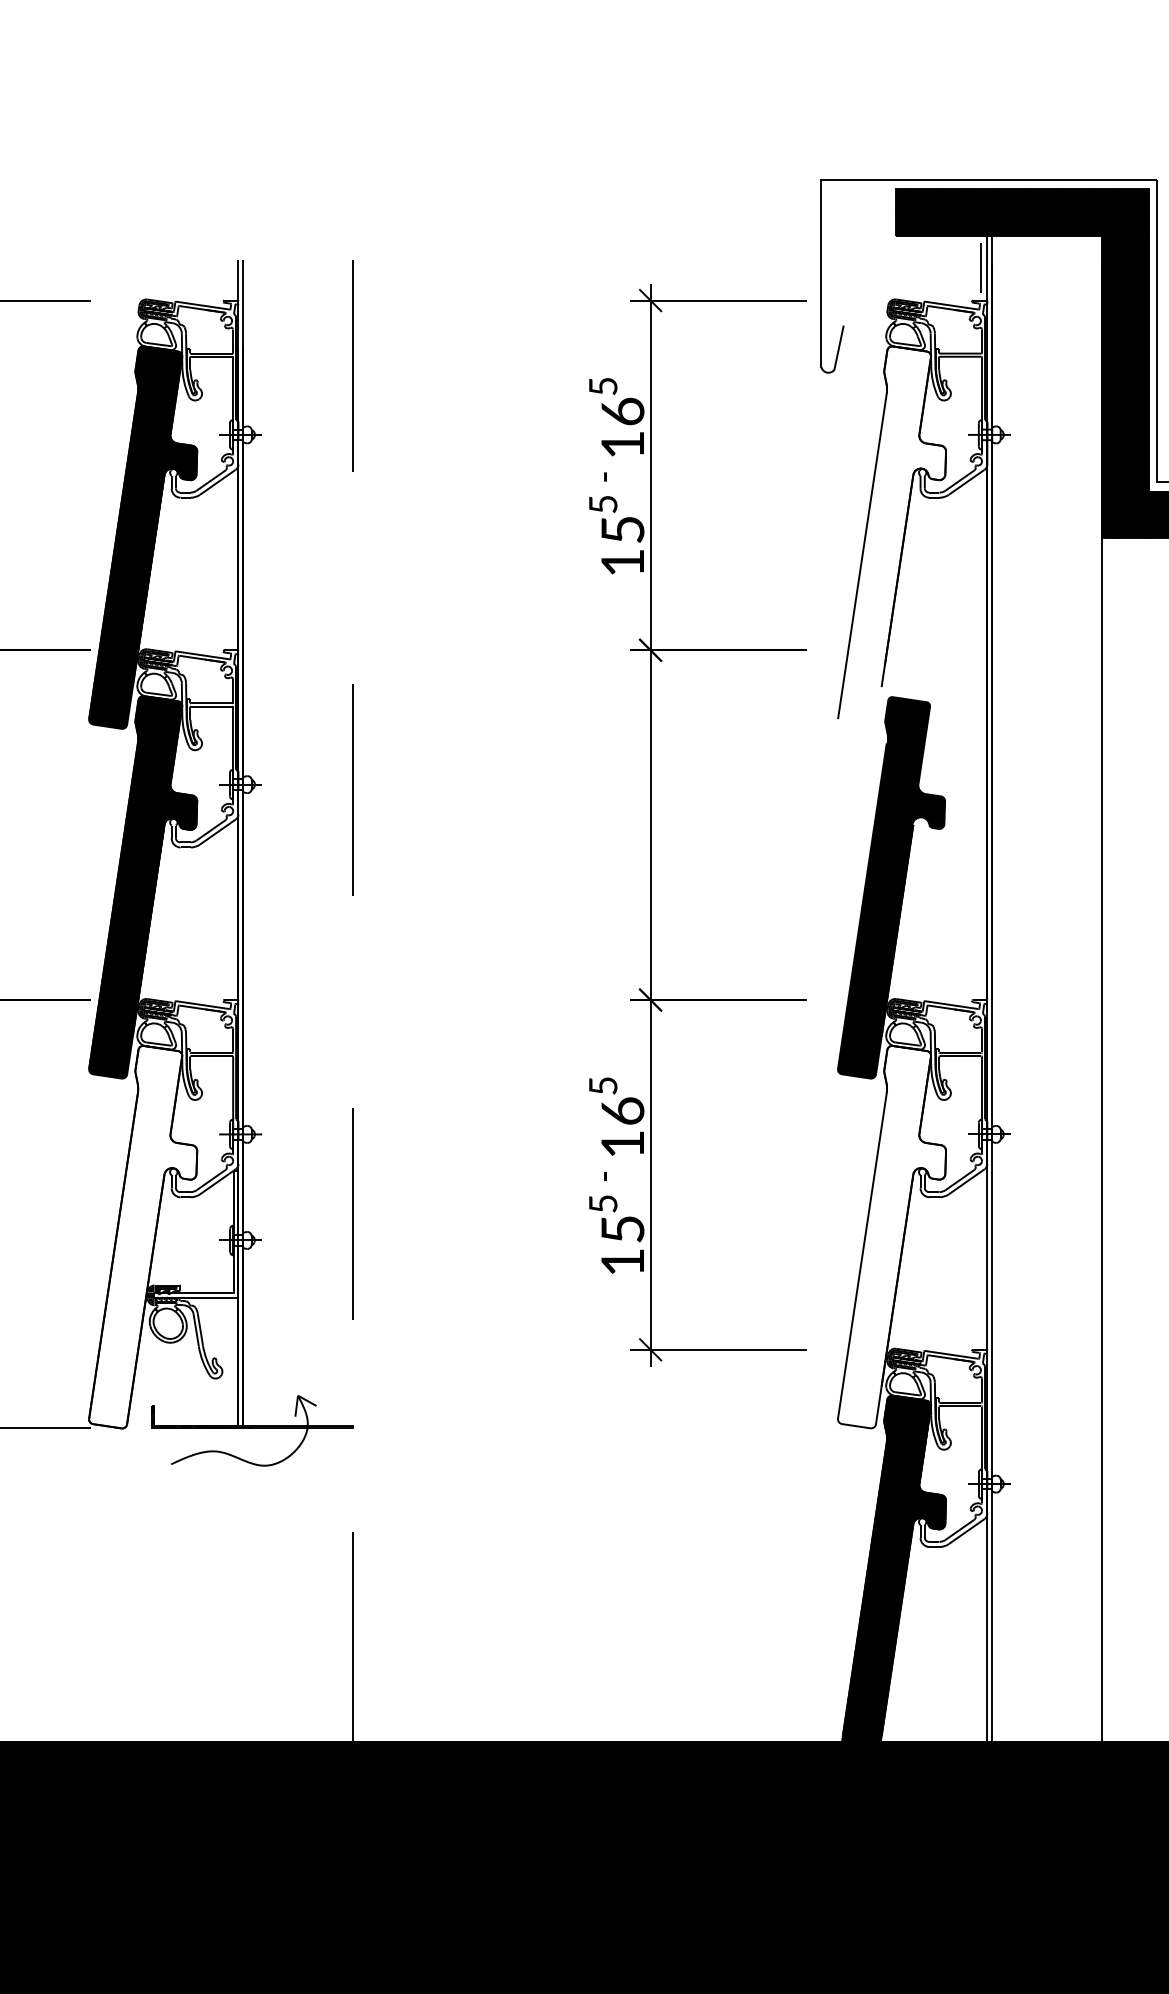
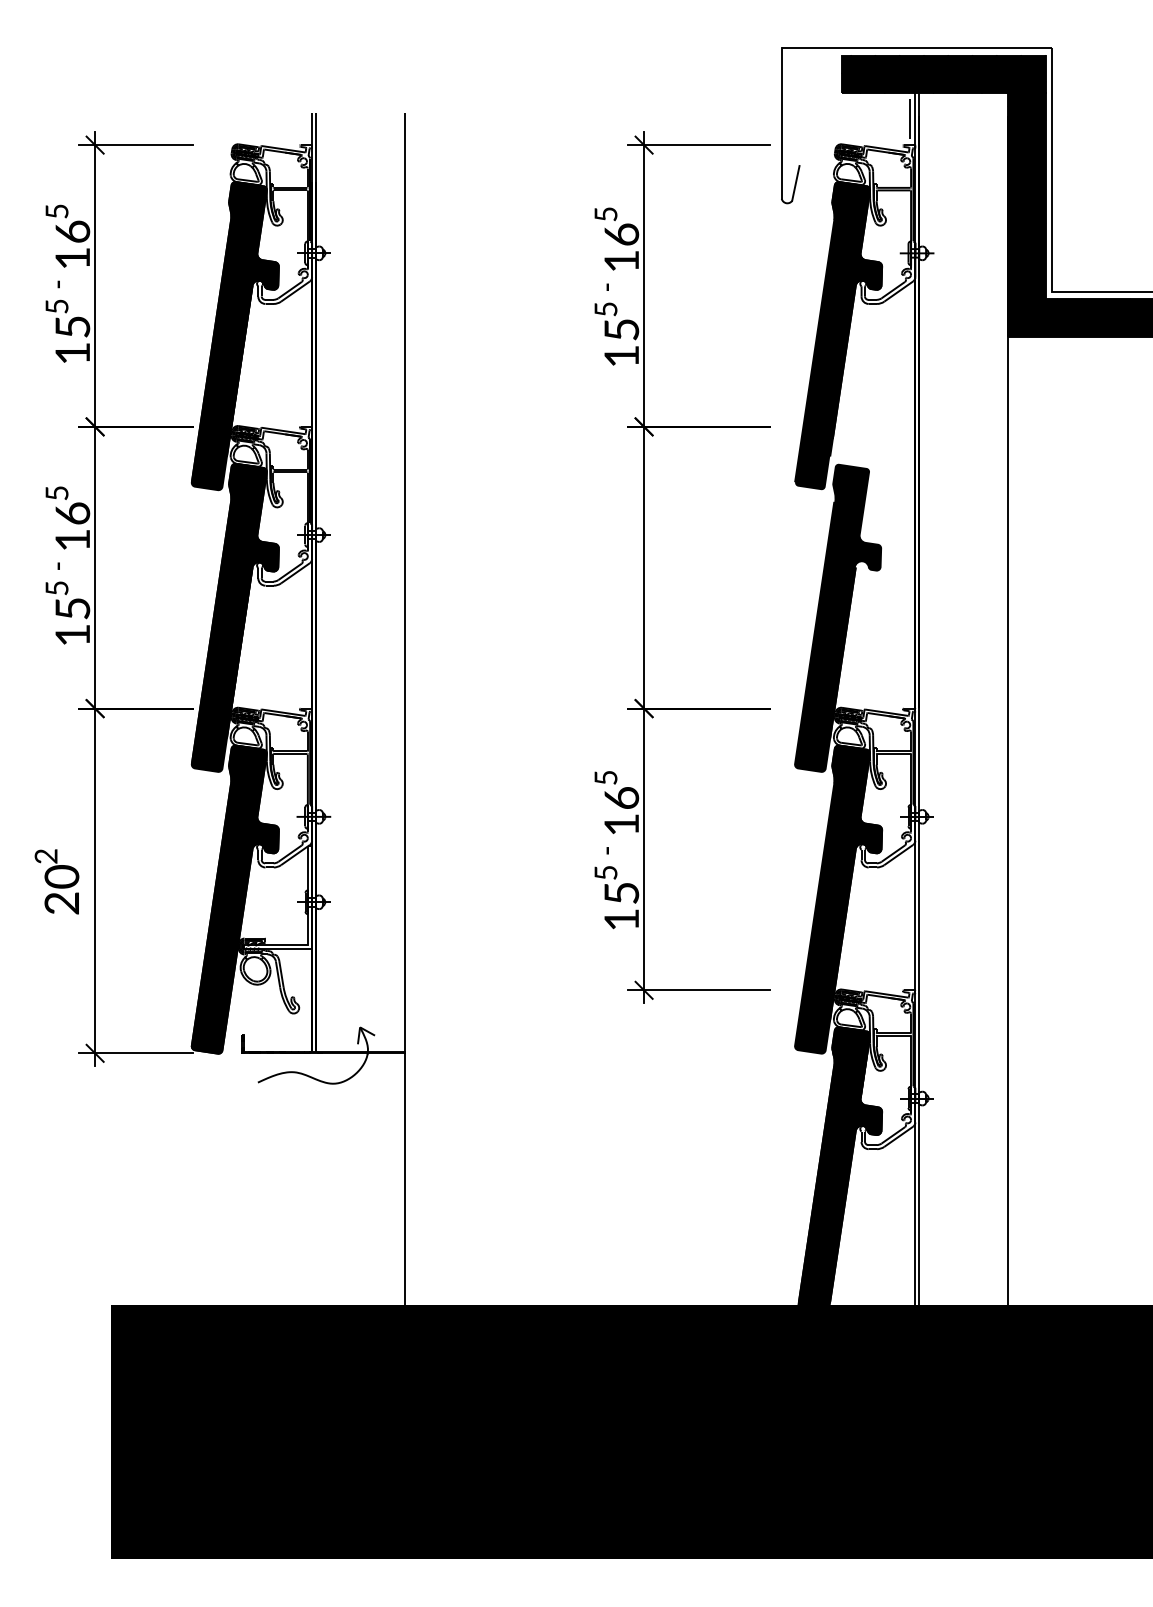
fill: (891, 538) -> (838, 336), added
line: (353, 1009) -> (404, 716), dashed -> solid
fill: (142, 1237) -> (234, 899), added
fill: (891, 1237) -> (838, 899), added

